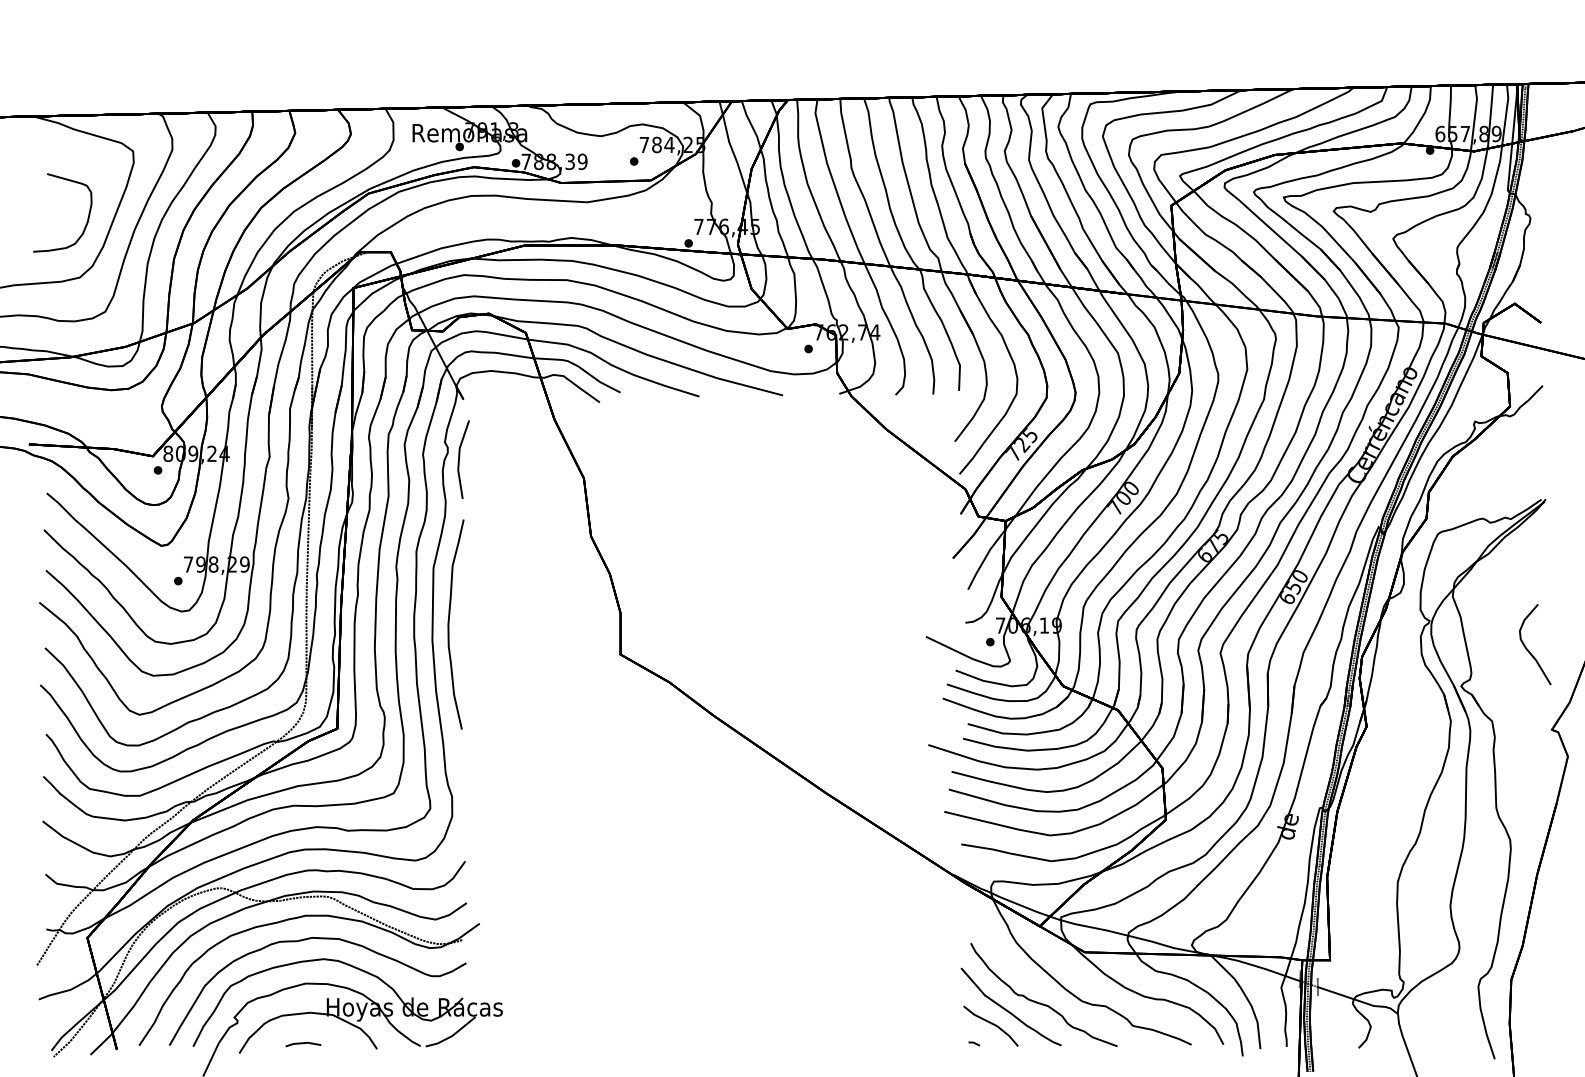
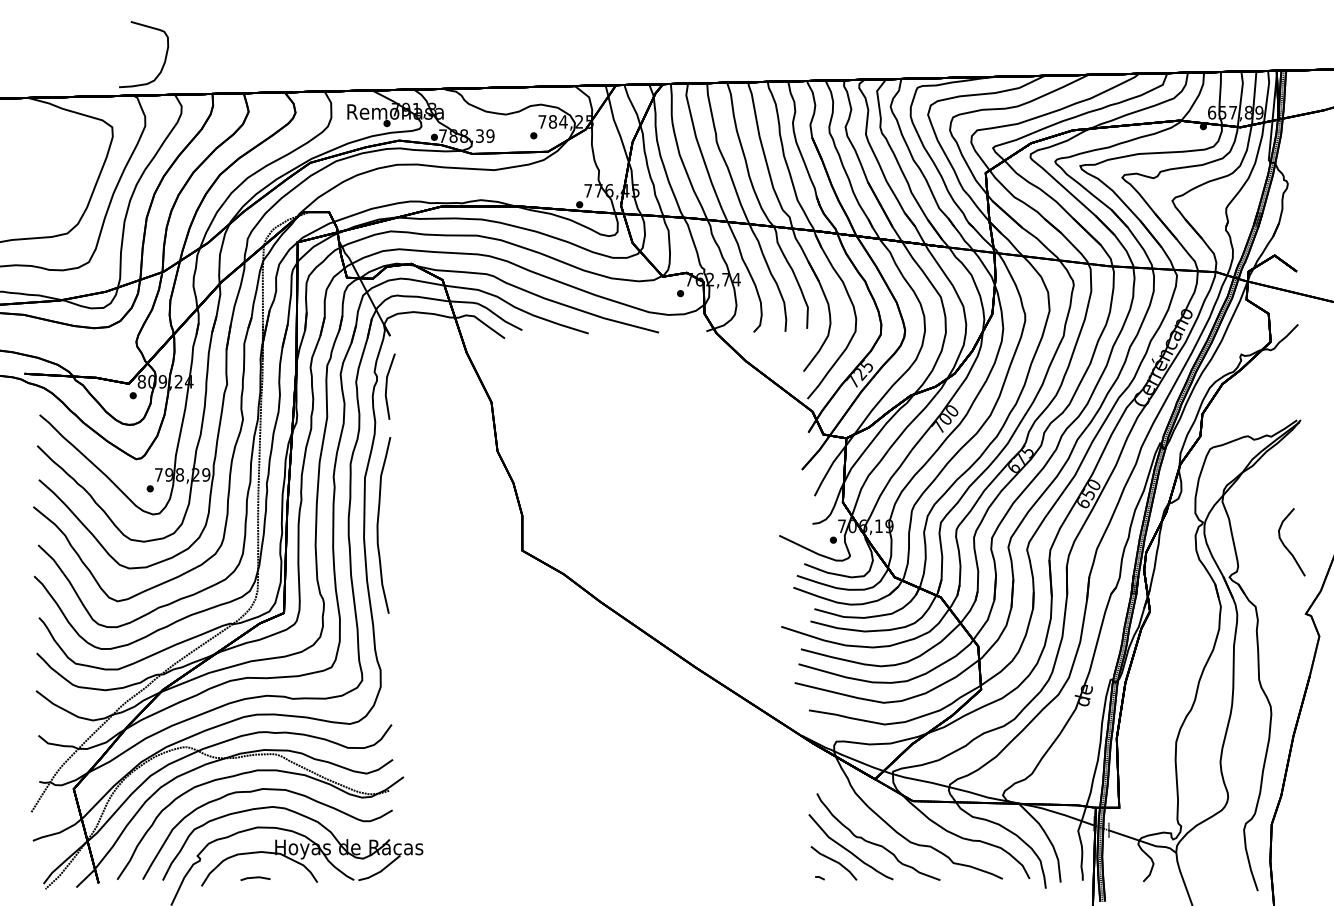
curve: (87, 217) -> (164, 58), moved

